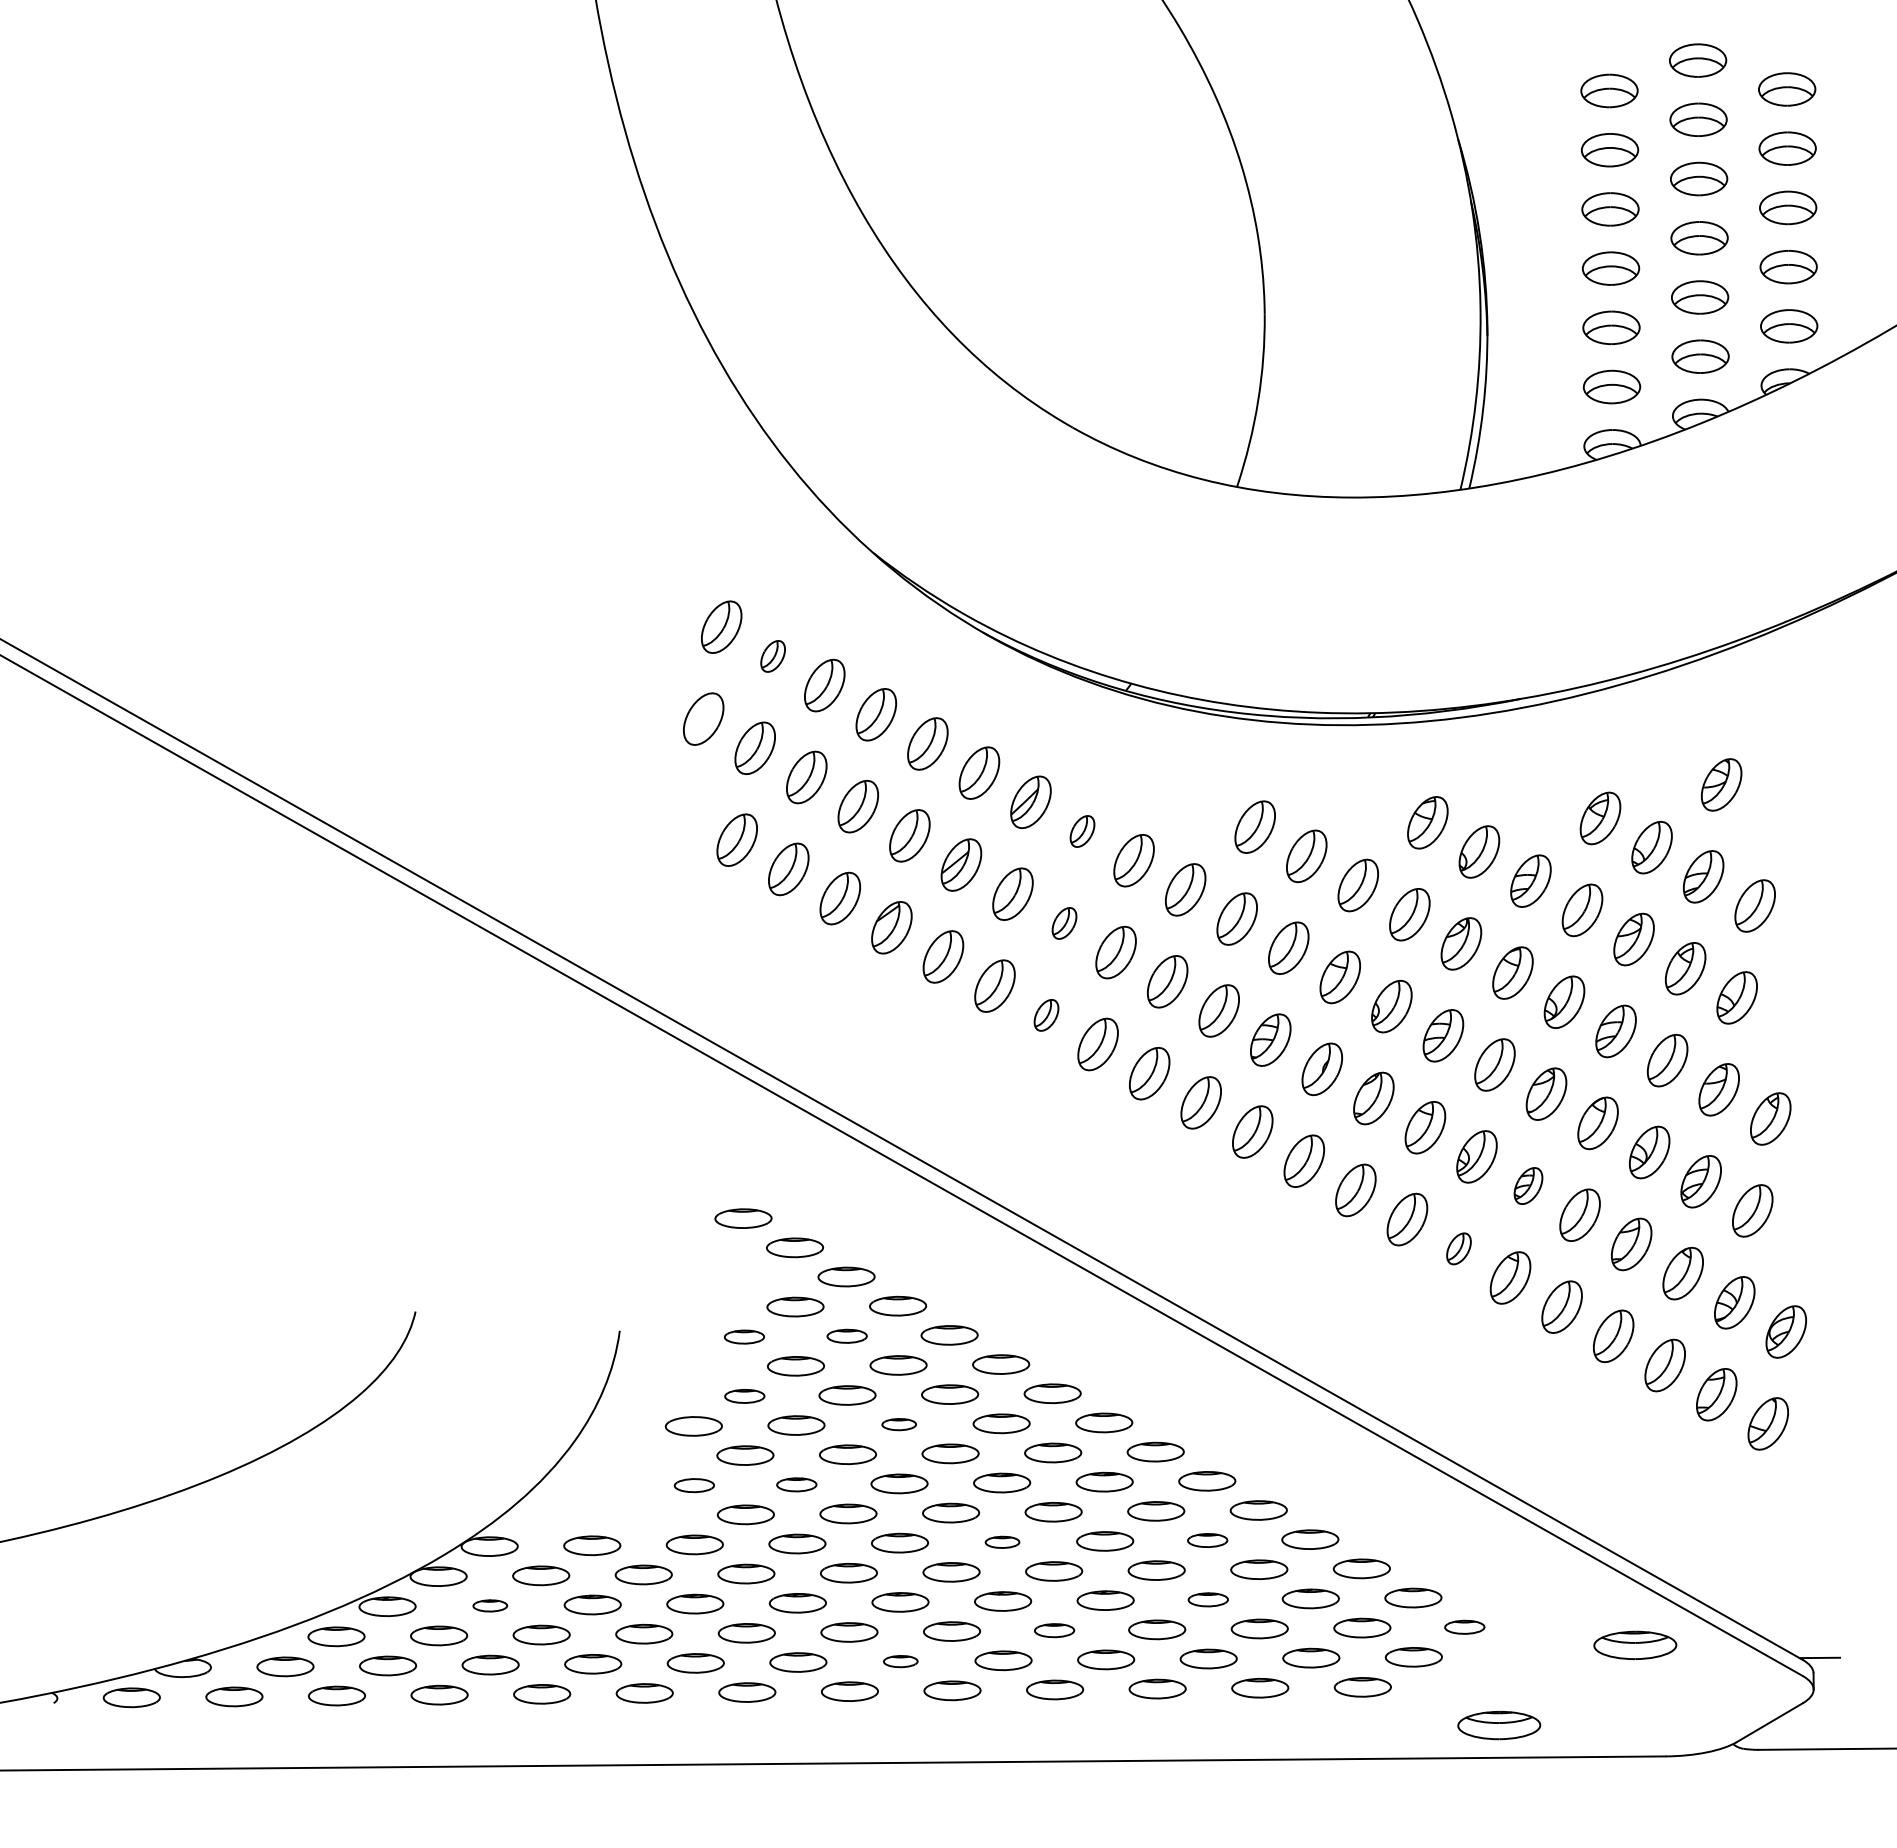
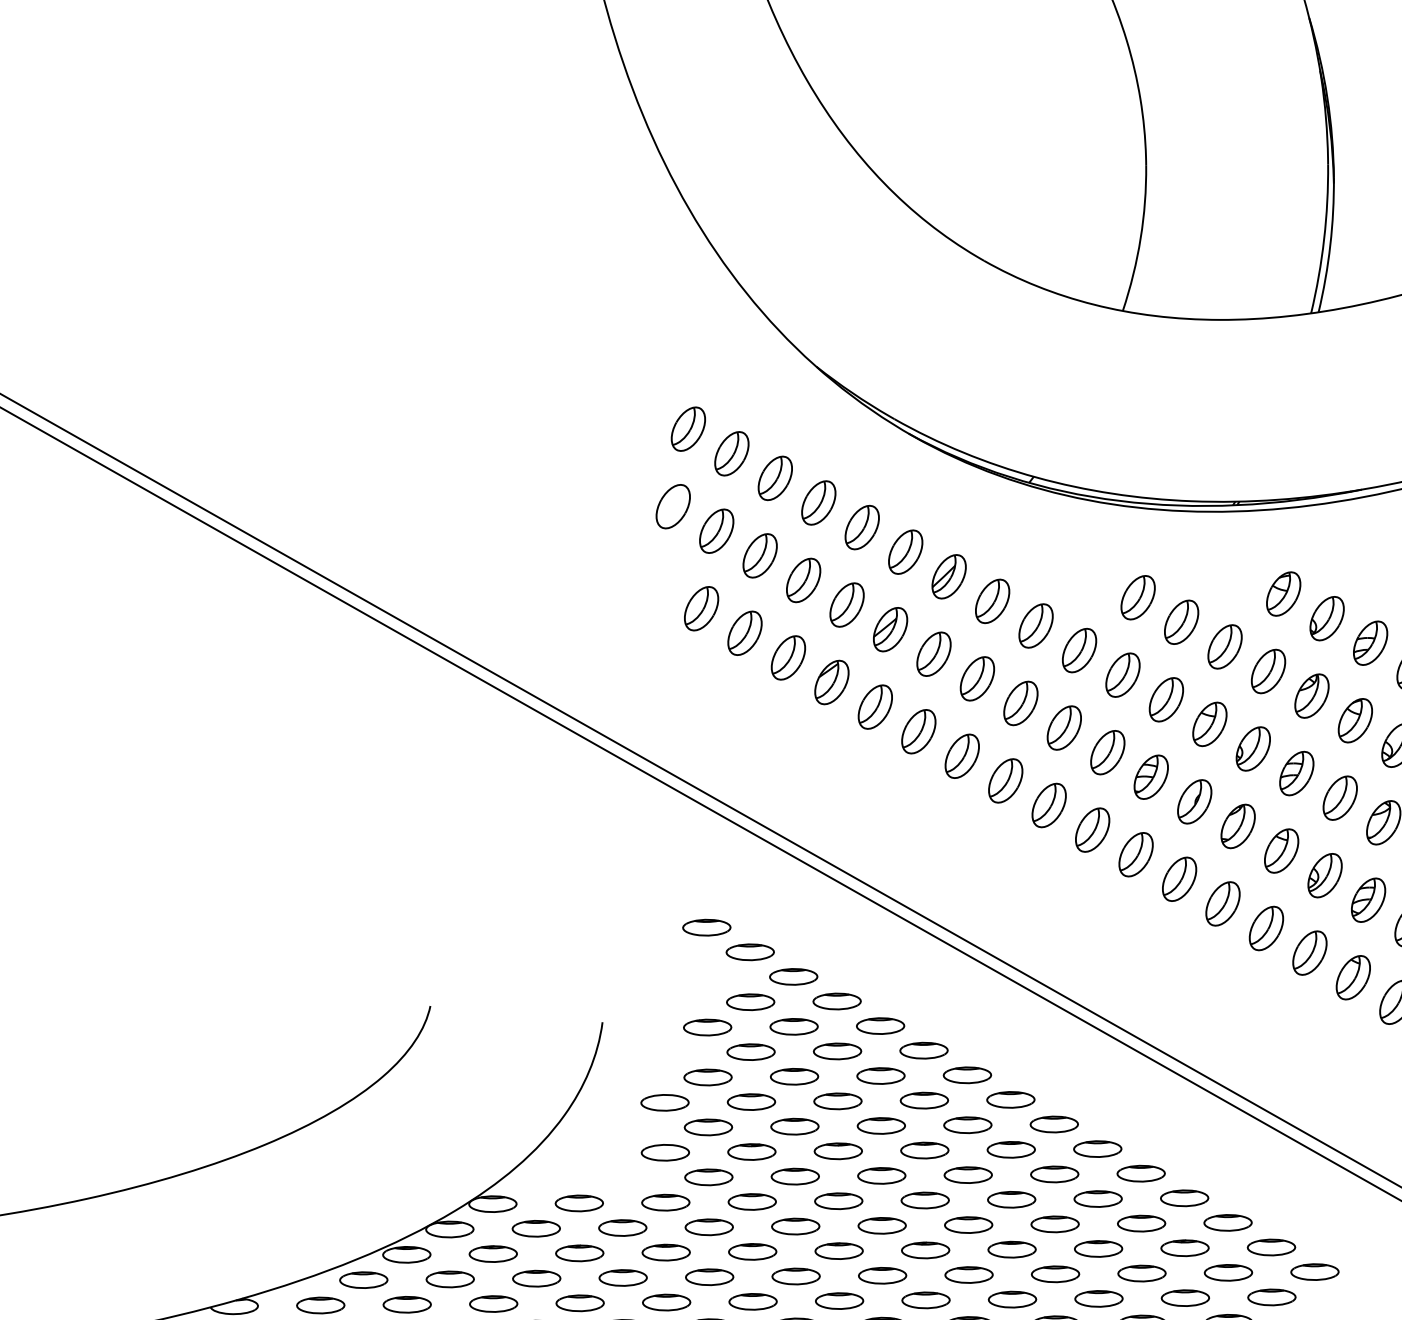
part: (772, 656) -> (731, 453), size x1.67
part: (1082, 831) -> (992, 601), size x1.67
part: (1064, 923) -> (977, 678), size x1.67
part: (1046, 1015) -> (962, 756), size x1.67
part: (1528, 1185) -> (1368, 899), size x1.43
part: (1458, 1248) -> (1309, 952), size x1.67
part: (744, 1336) -> (707, 1027), size x1.43
part: (847, 1336) -> (794, 1027), size x1.43
part: (744, 1396) -> (707, 1077), size x1.43
part: (899, 1424) -> (838, 1101), size x1.67
part: (796, 1484) -> (751, 1151), size x1.43
part: (694, 1485) -> (665, 1152), size x1.43
part: (1207, 1540) -> (1097, 1198), size x1.43
part: (1002, 1542) -> (925, 1200), size x1.67
part: (1208, 1599) -> (1098, 1248), size x1.43
part: (490, 1605) -> (493, 1253), size x1.67
part: (1464, 1627) -> (1314, 1272), size x1.43
part: (1054, 1630) -> (968, 1274), size x1.43
part: (900, 1661) -> (839, 1300), size x1.67

